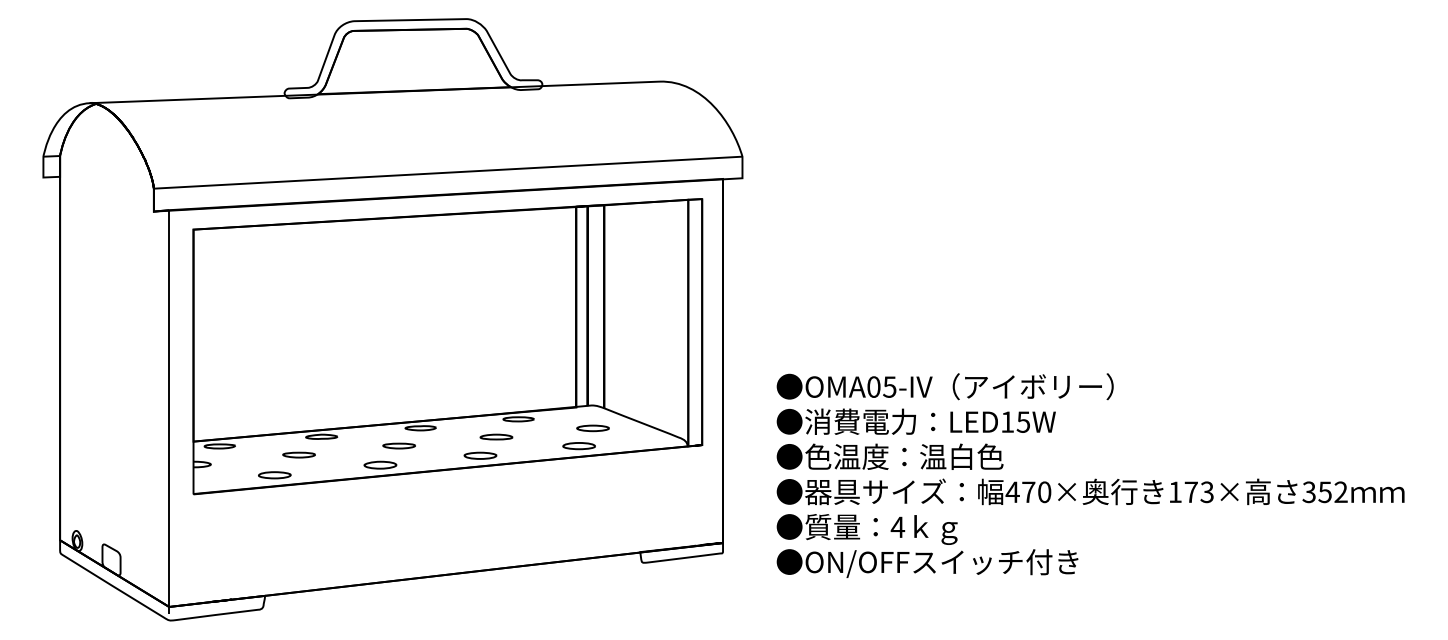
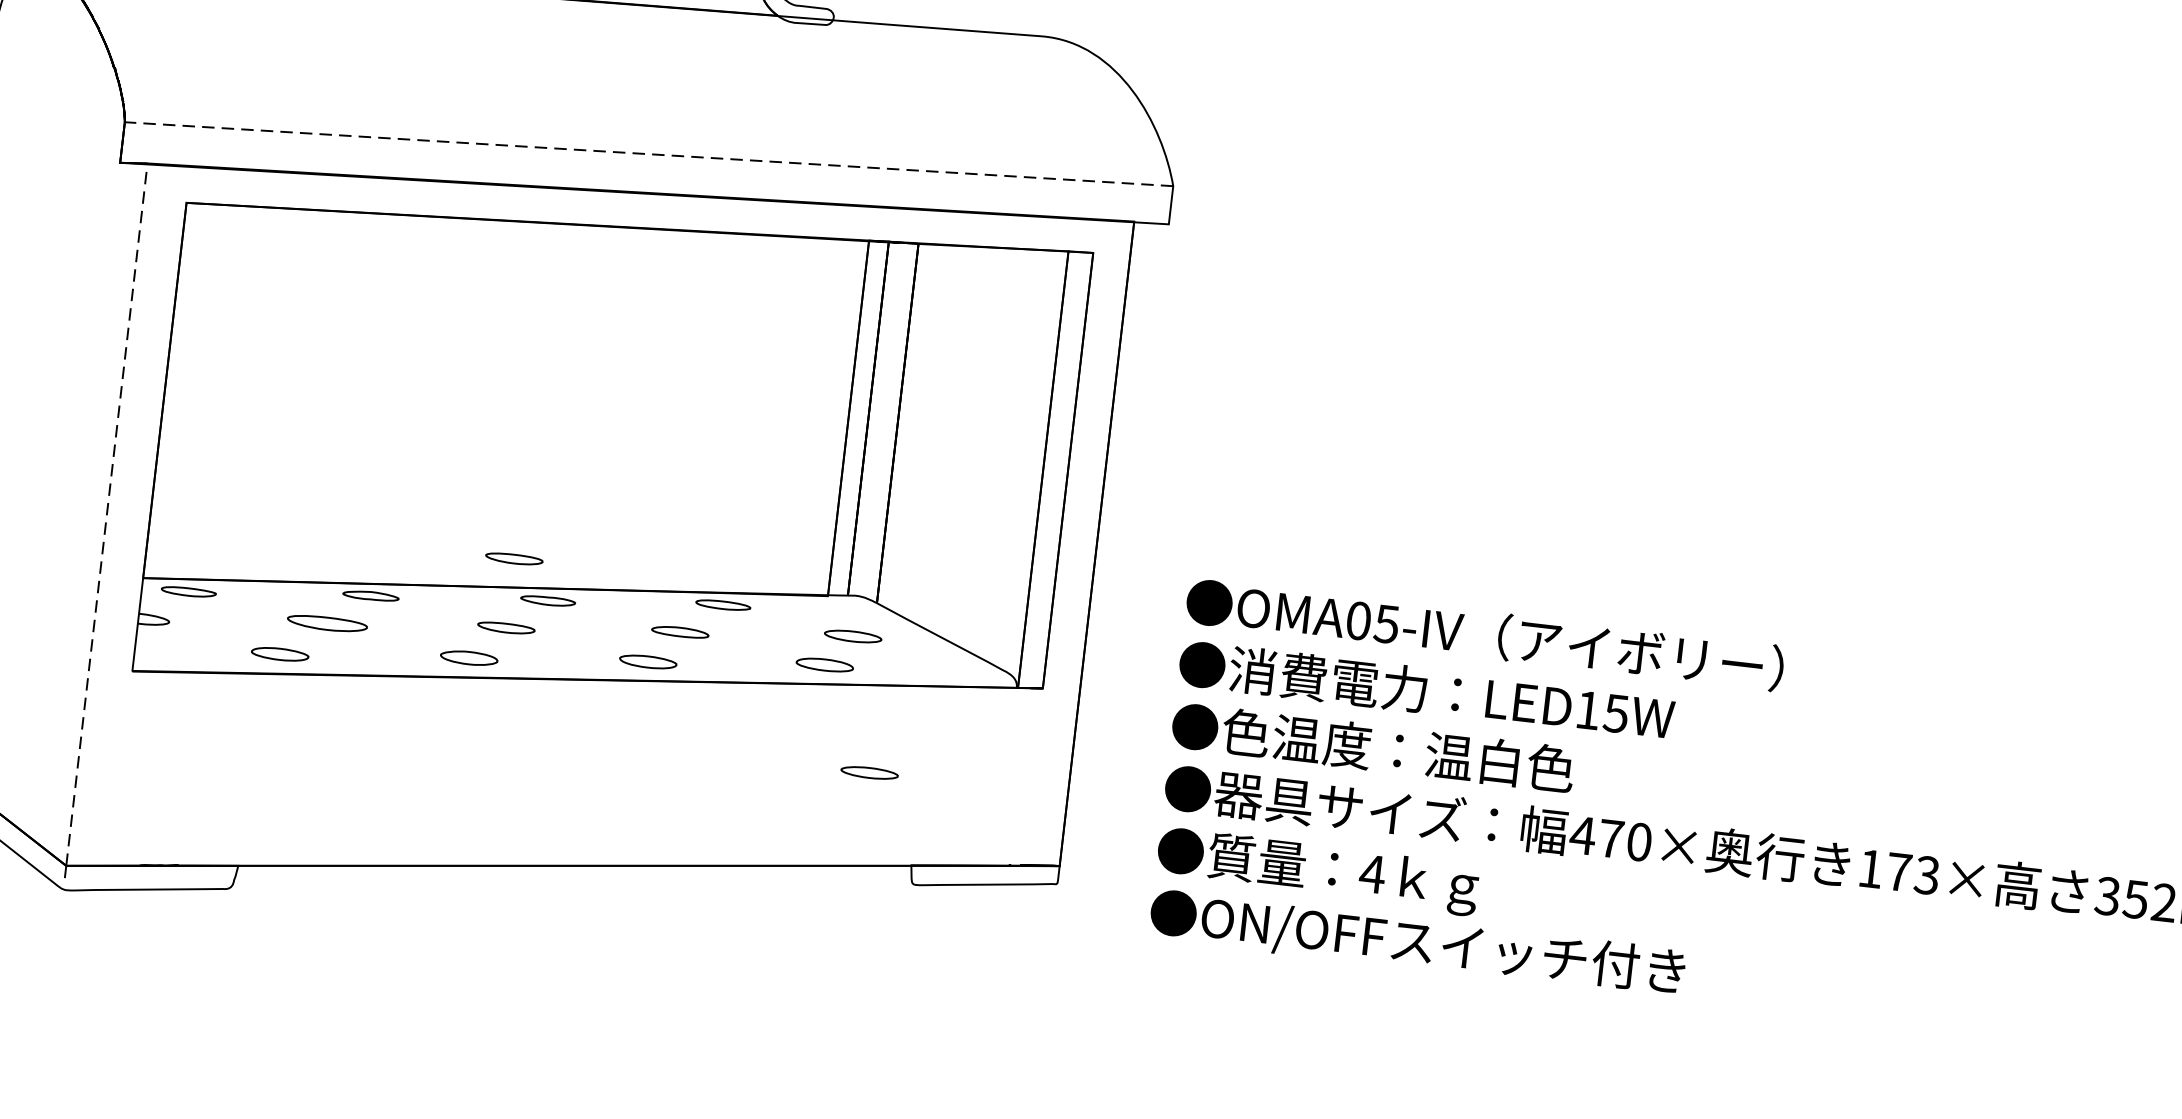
line: (448, 172) -> (649, 153), solid -> dashed
part: (398, 406) -> (513, 557), added
line: (169, 408) -> (107, 514), solid -> dashed
part: (298, 454) -> (326, 622), size x1.4
part: (610, 503) -> (868, 773), added

